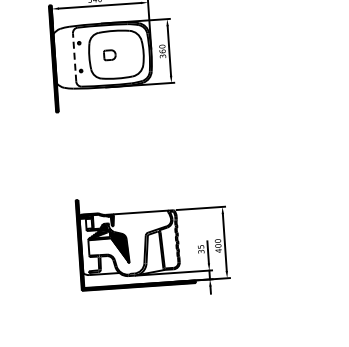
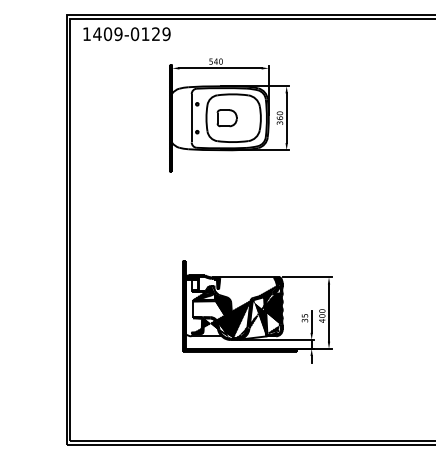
part: (109, 55) -> (226, 118), size x1.67
line: (74, 56) -> (191, 117), dashed -> solid
hatch: (132, 244) -> (236, 308), added

